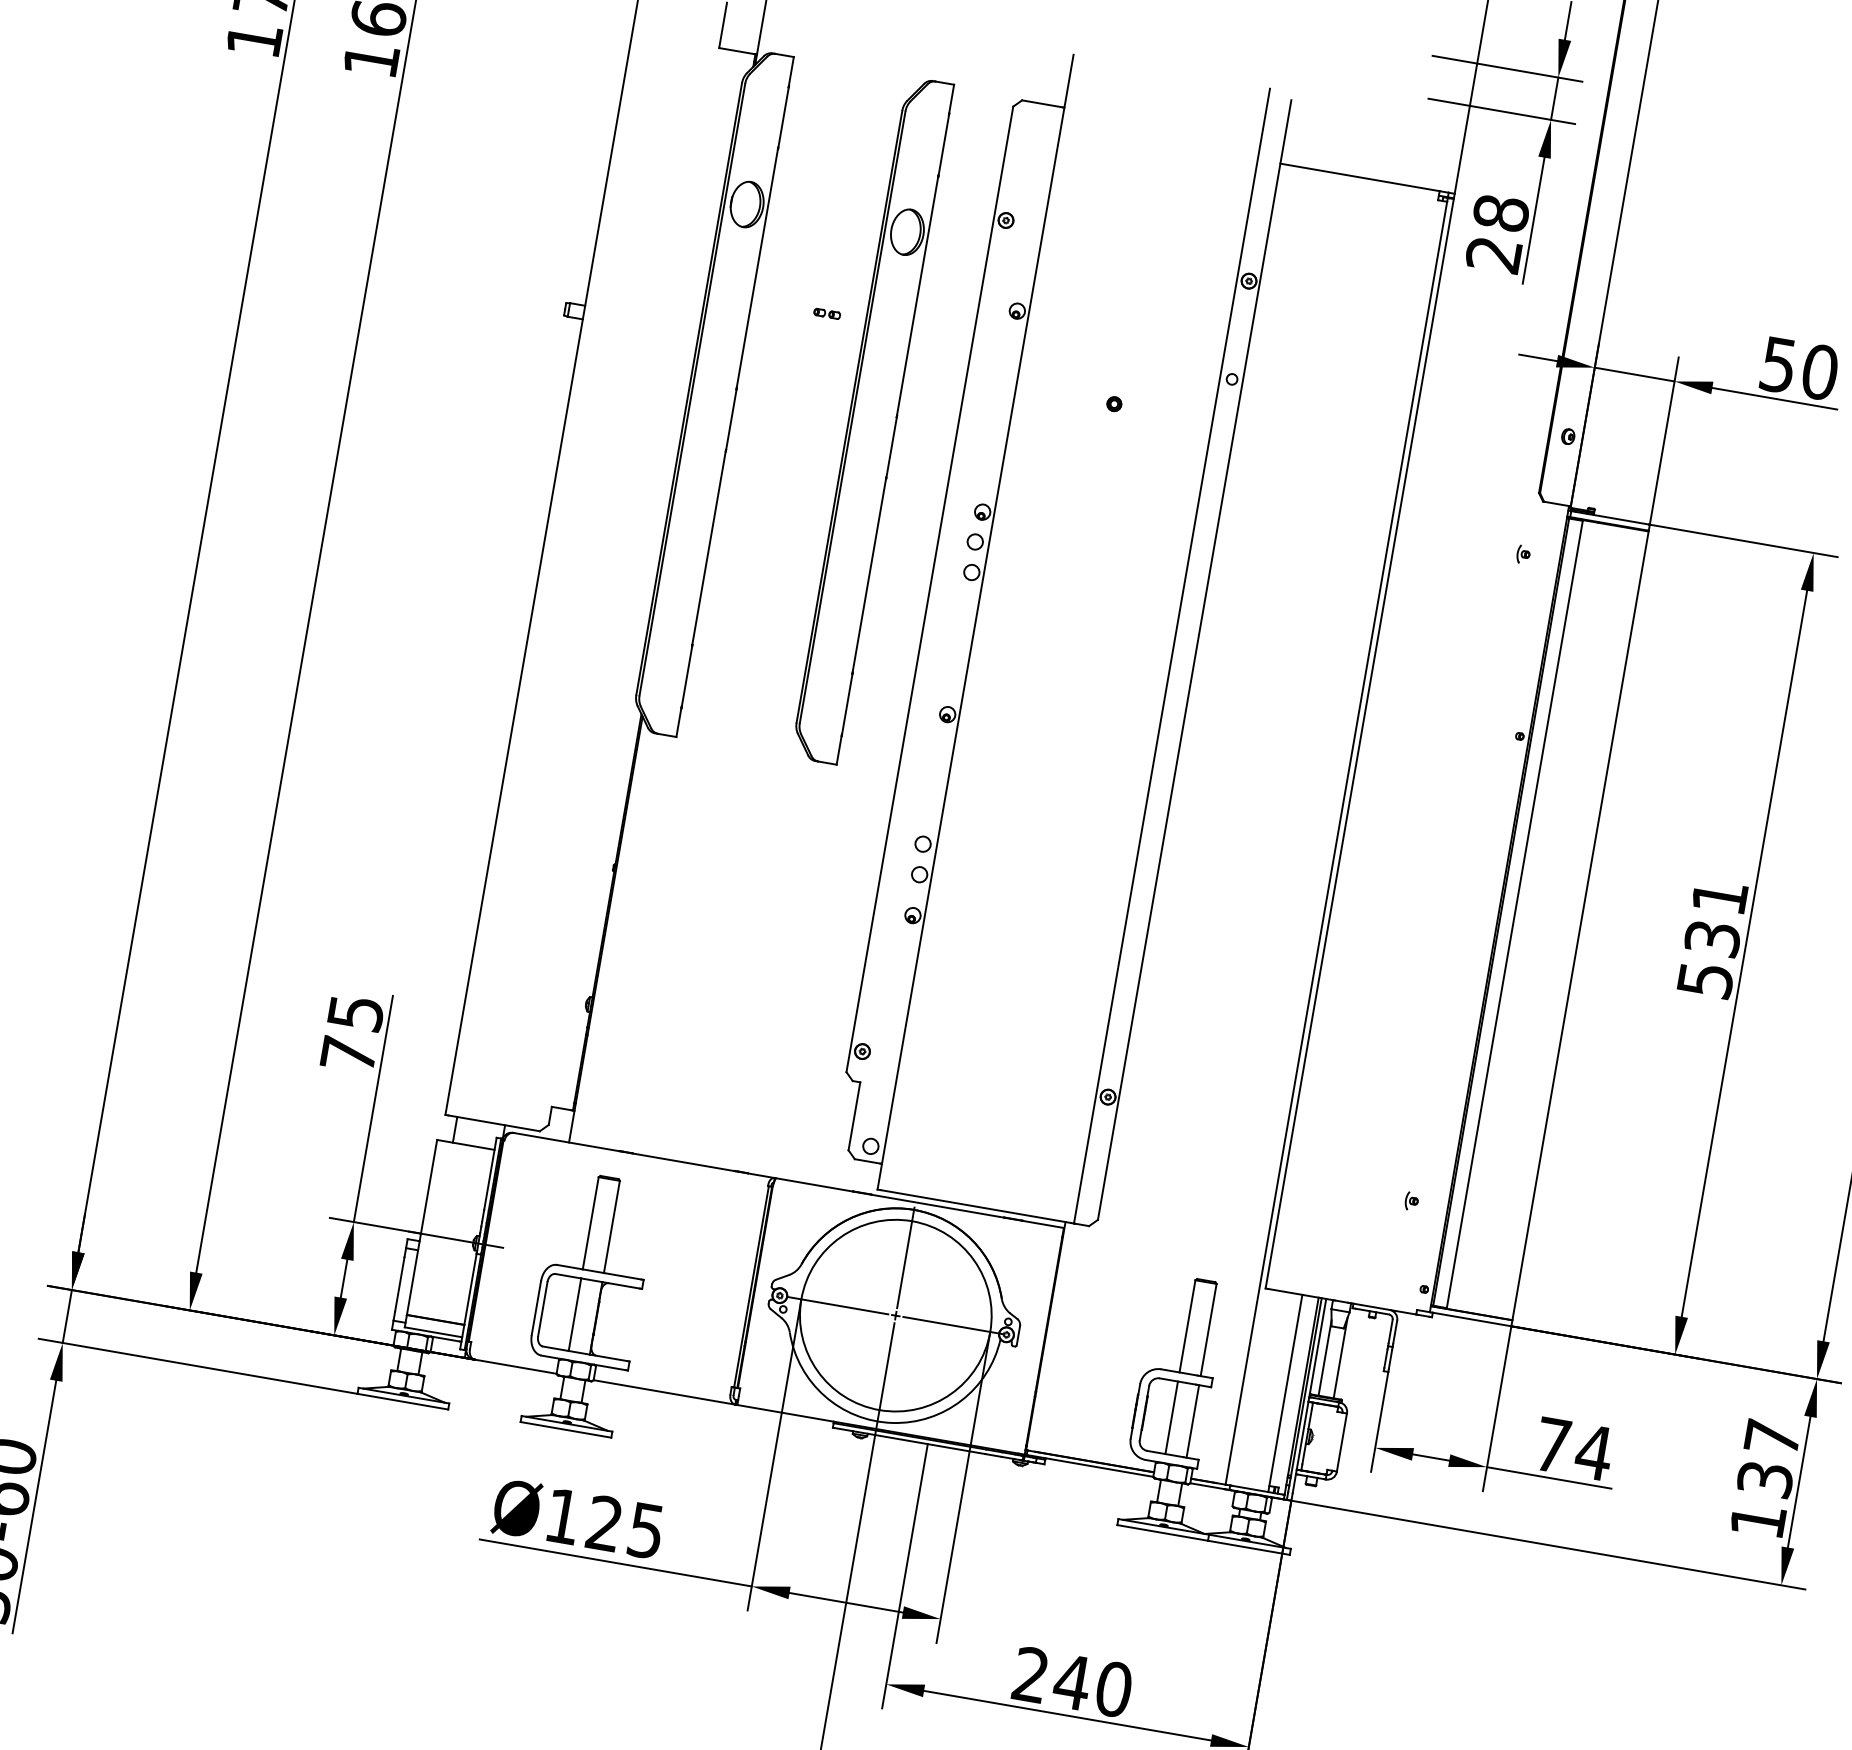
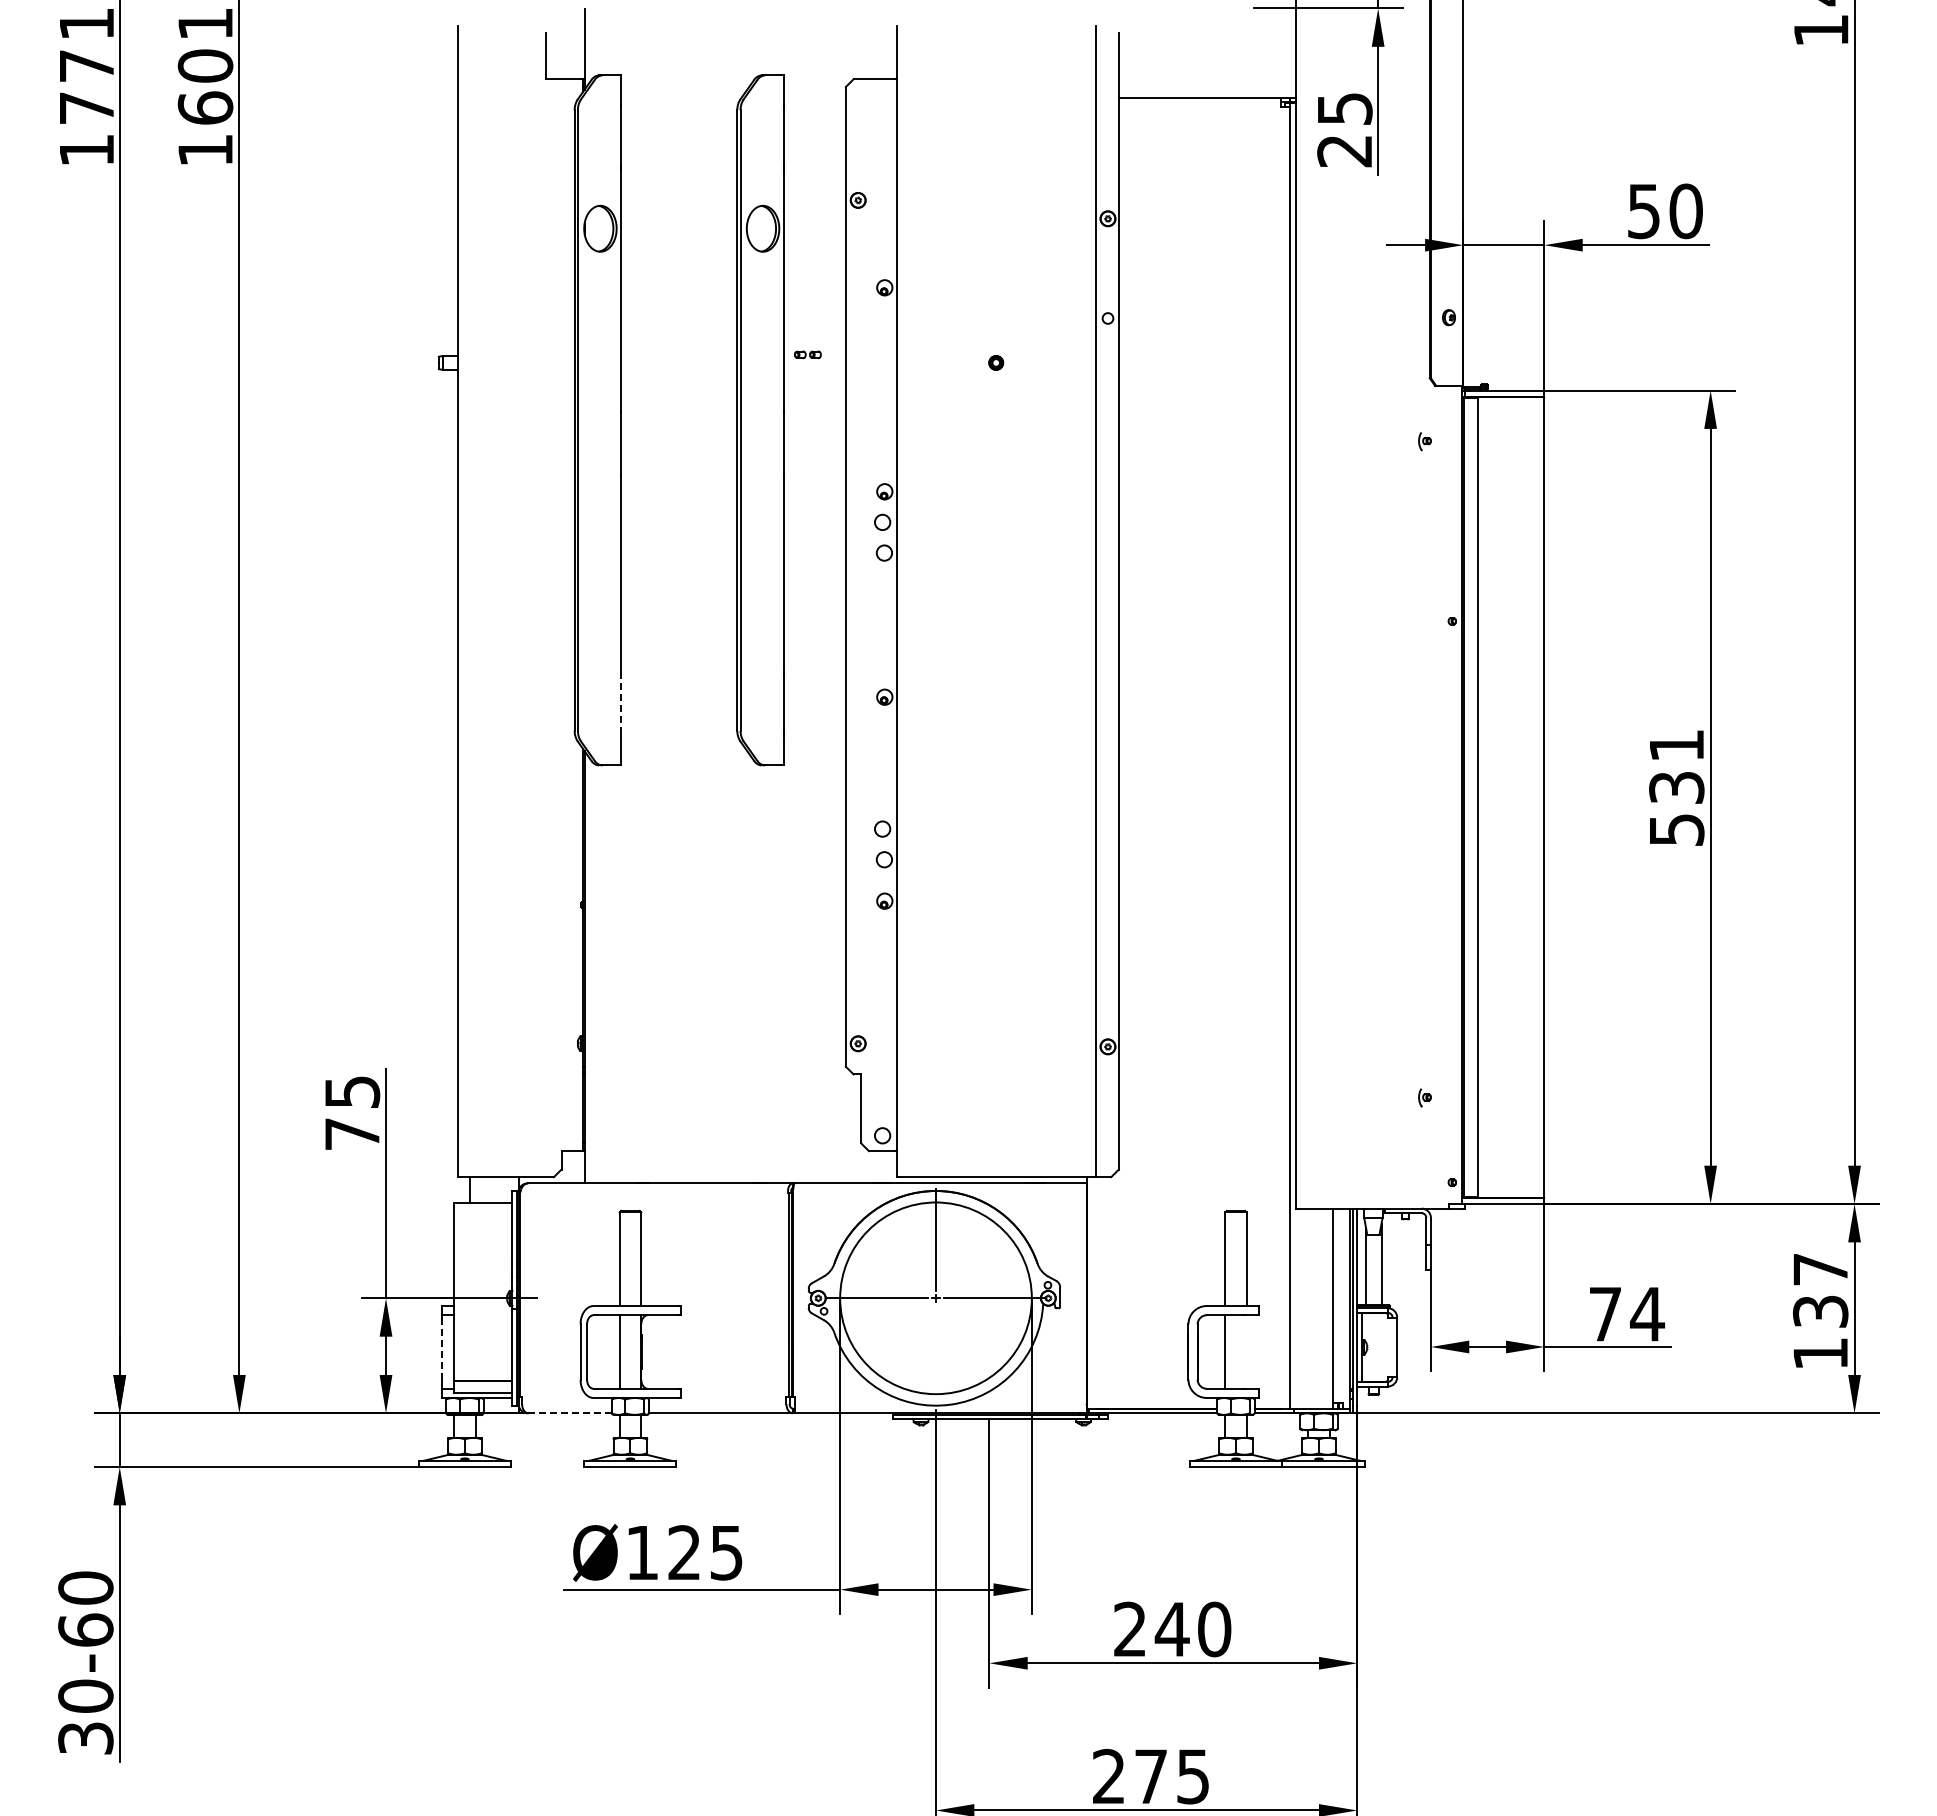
text: (1500, 212) -> (1344, 108), 28 -> 25
part: (826, 313) -> (807, 354), moved
line: (686, 676) -> (621, 704), solid -> dashed
line: (399, 1284) -> (441, 1352), solid -> dashed
line: (516, 1366) -> (570, 1413), solid -> dashed
line: (886, 1373) -> (936, 1356), removed
line: (1192, 1420) -> (1246, 1351), removed

